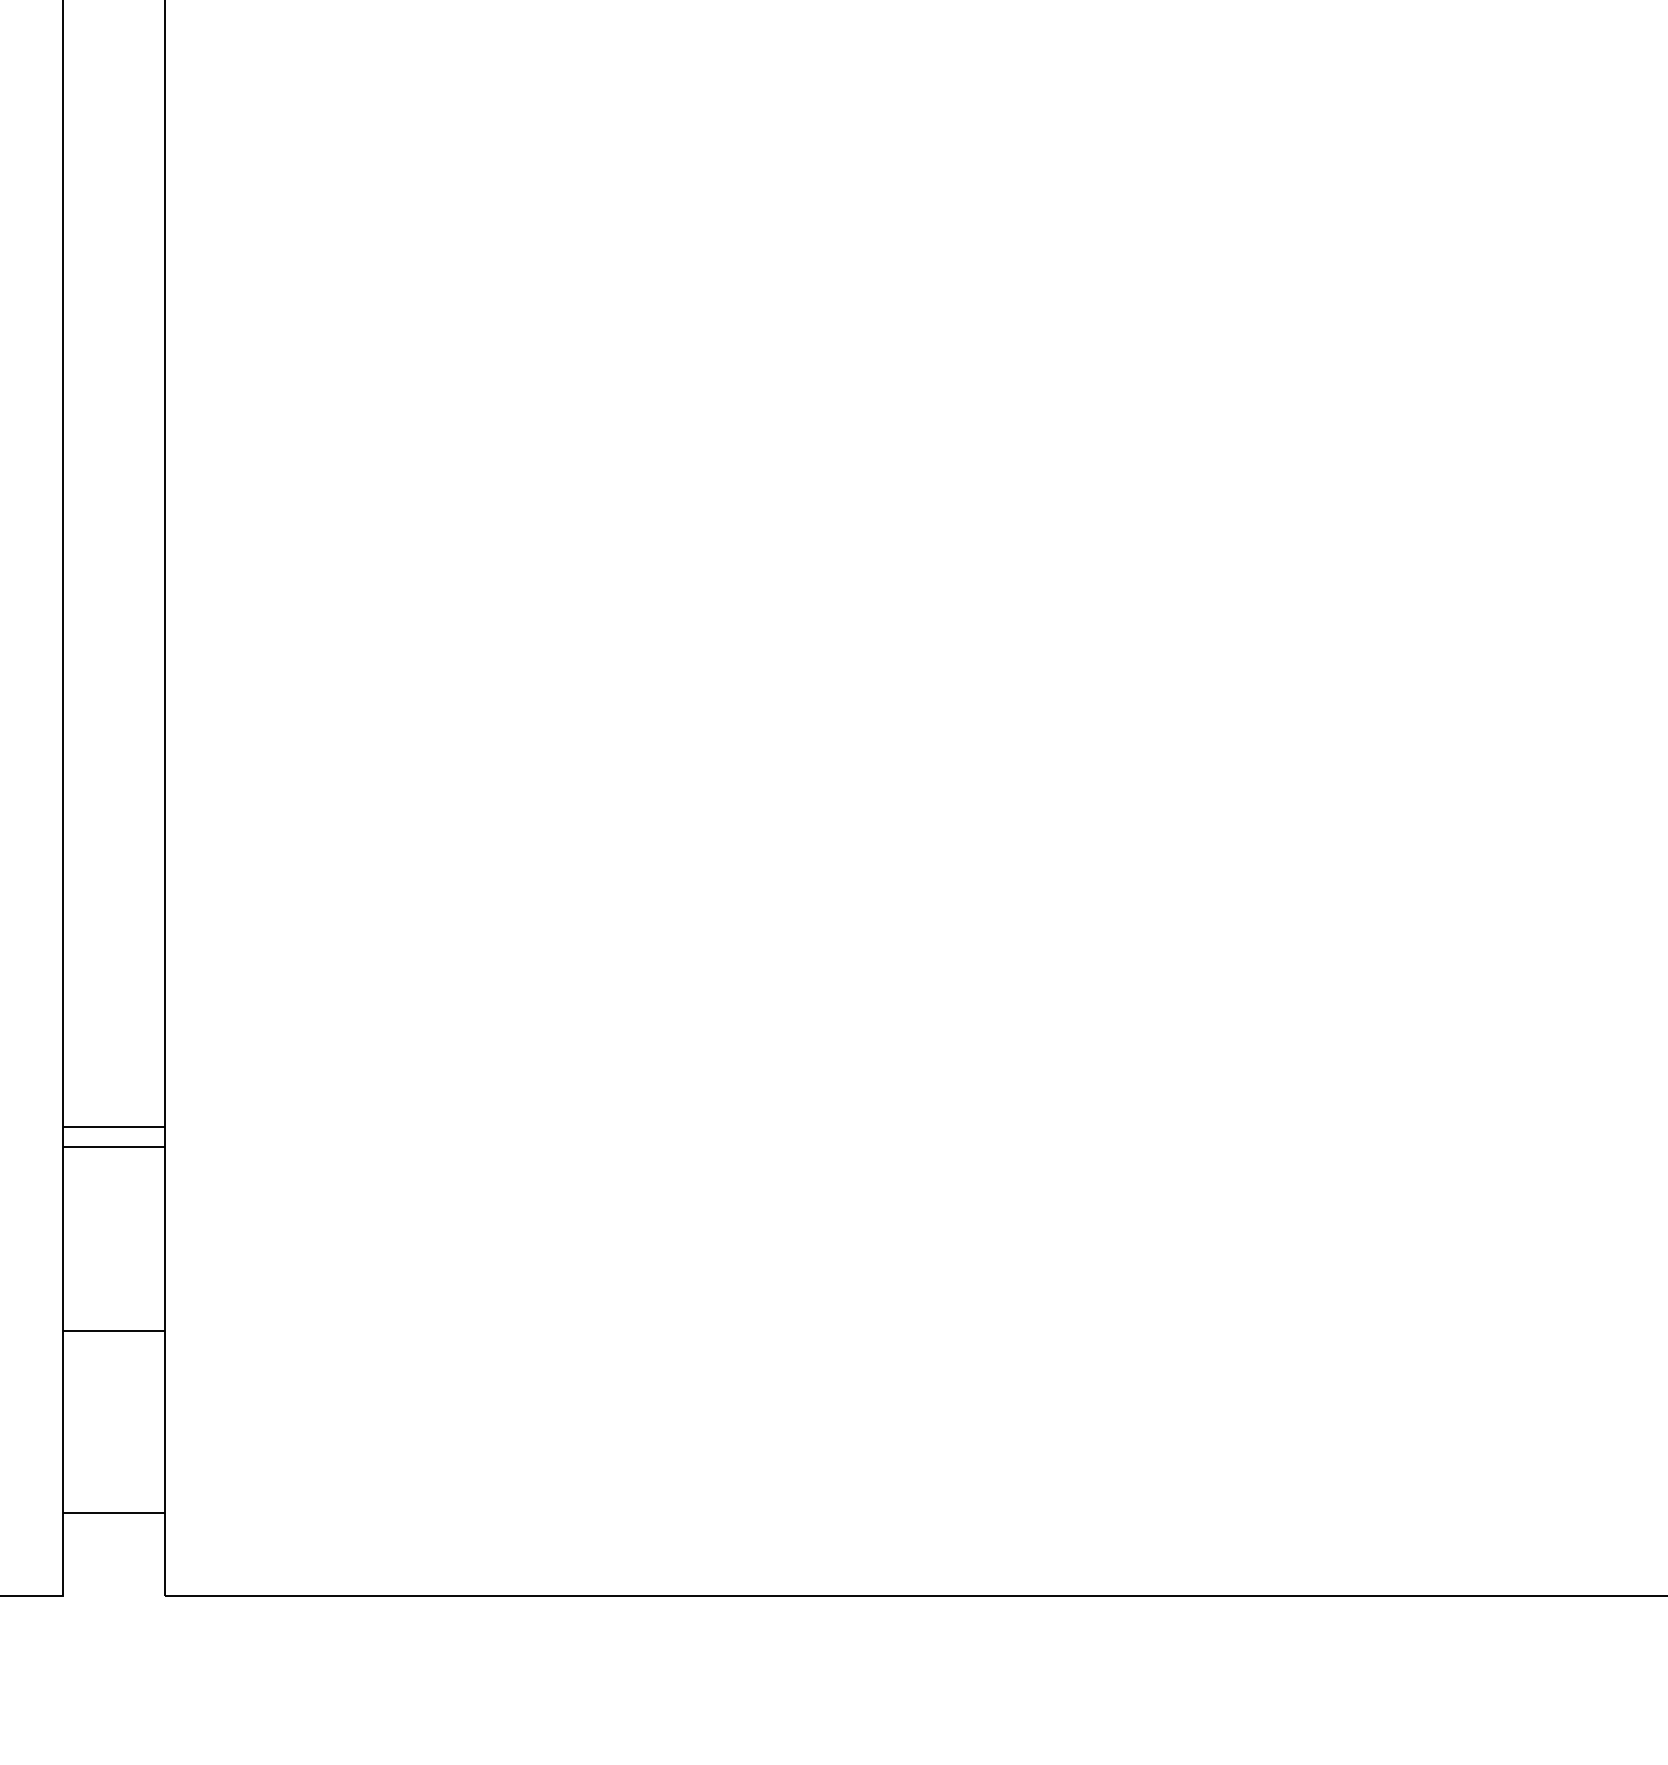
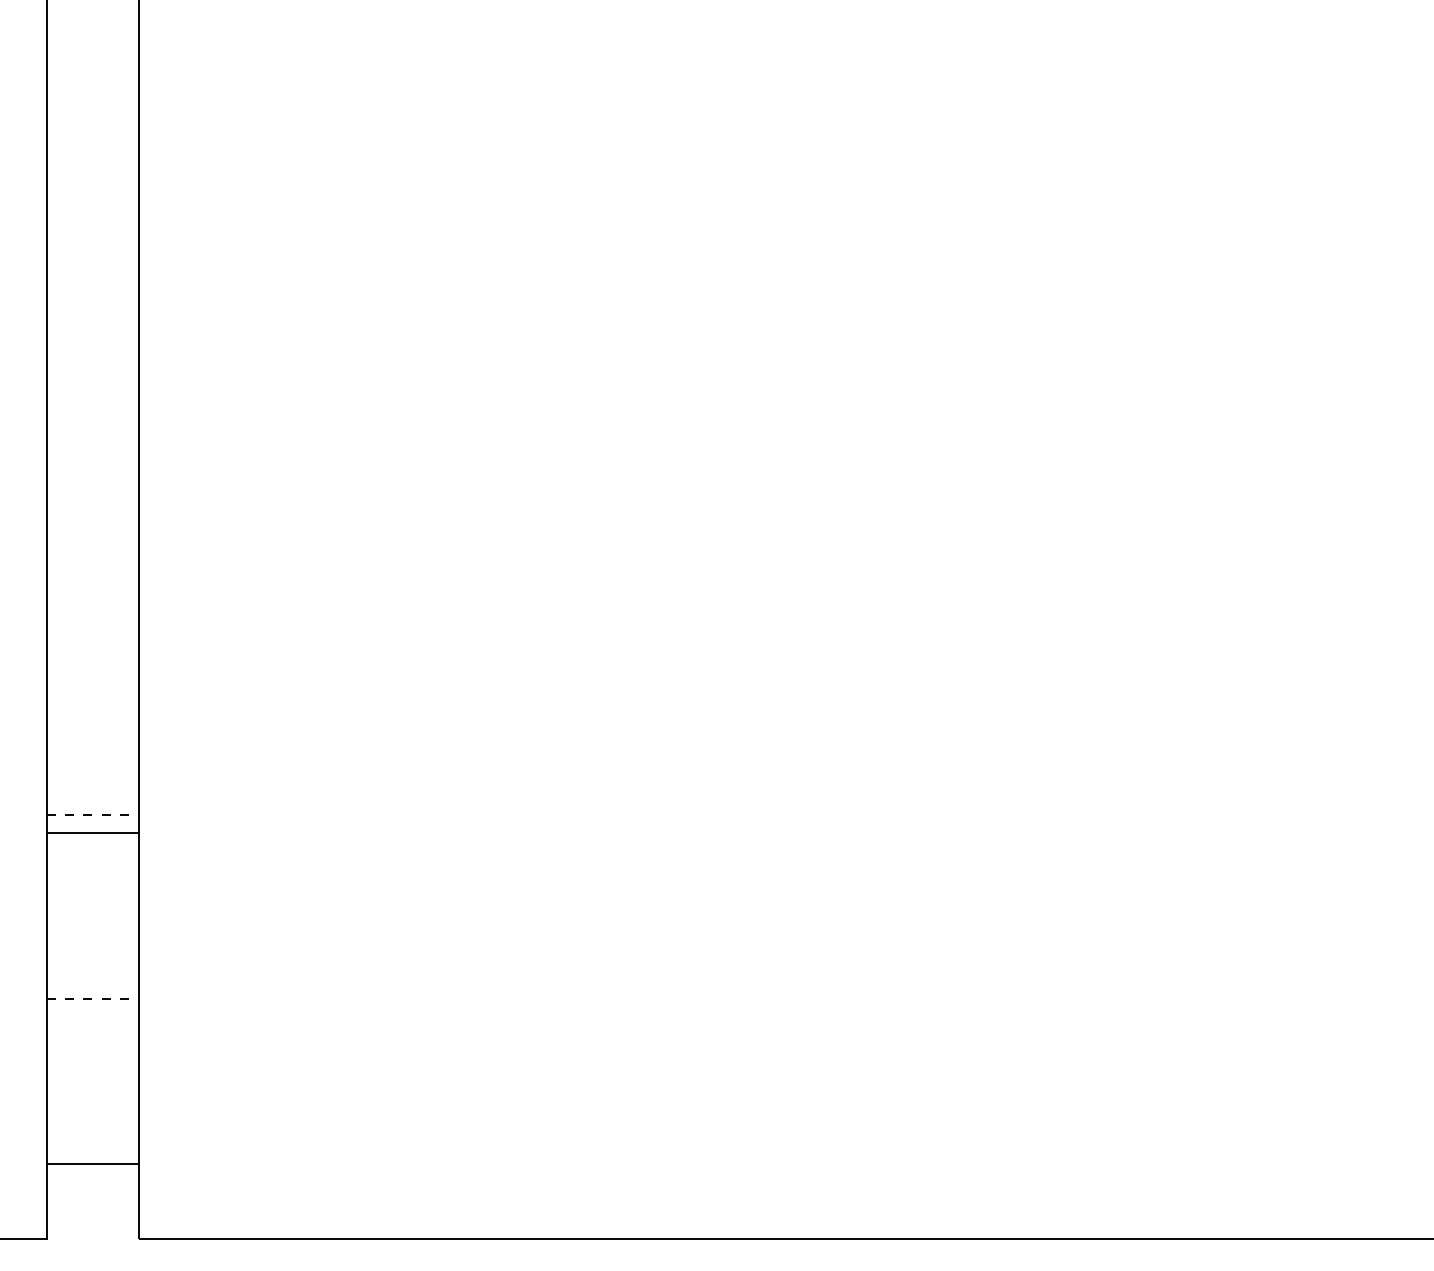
line: (114, 1127) -> (93, 815), solid -> dashed
line: (114, 1330) -> (93, 998), solid -> dashed

